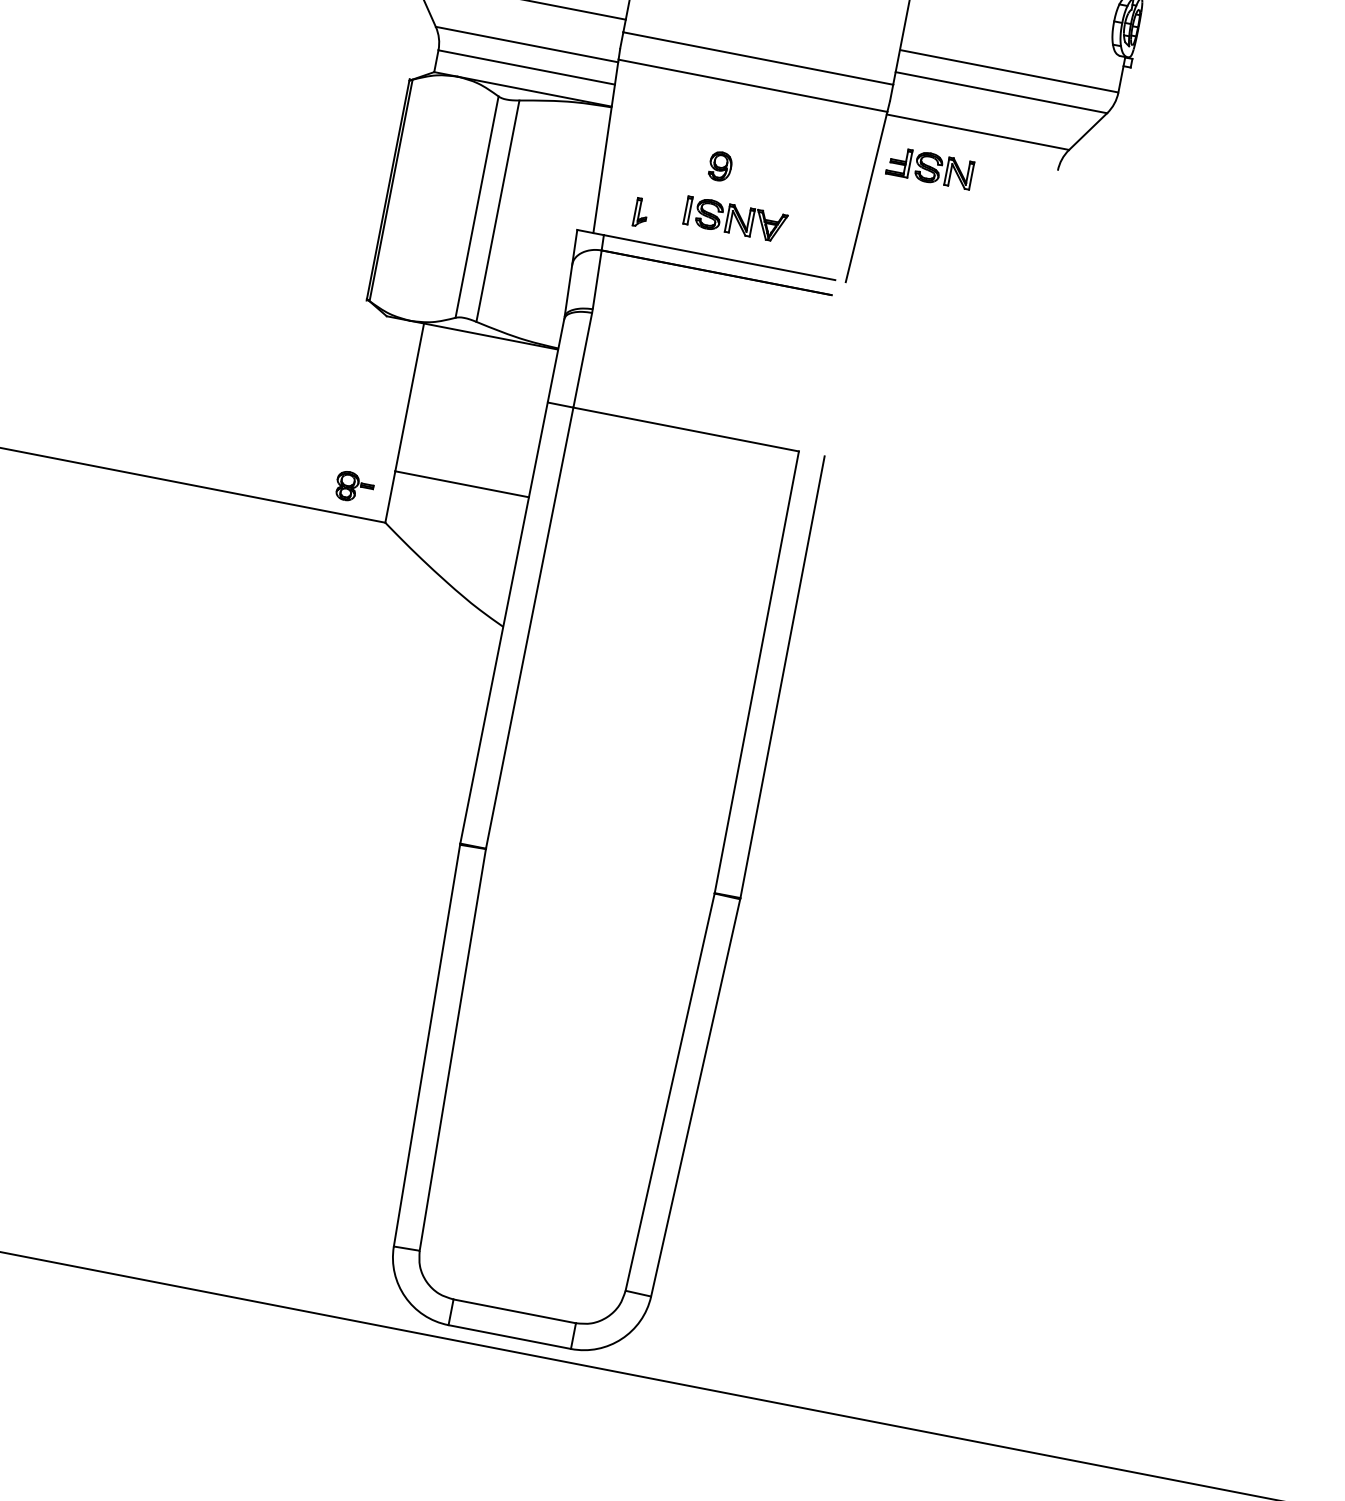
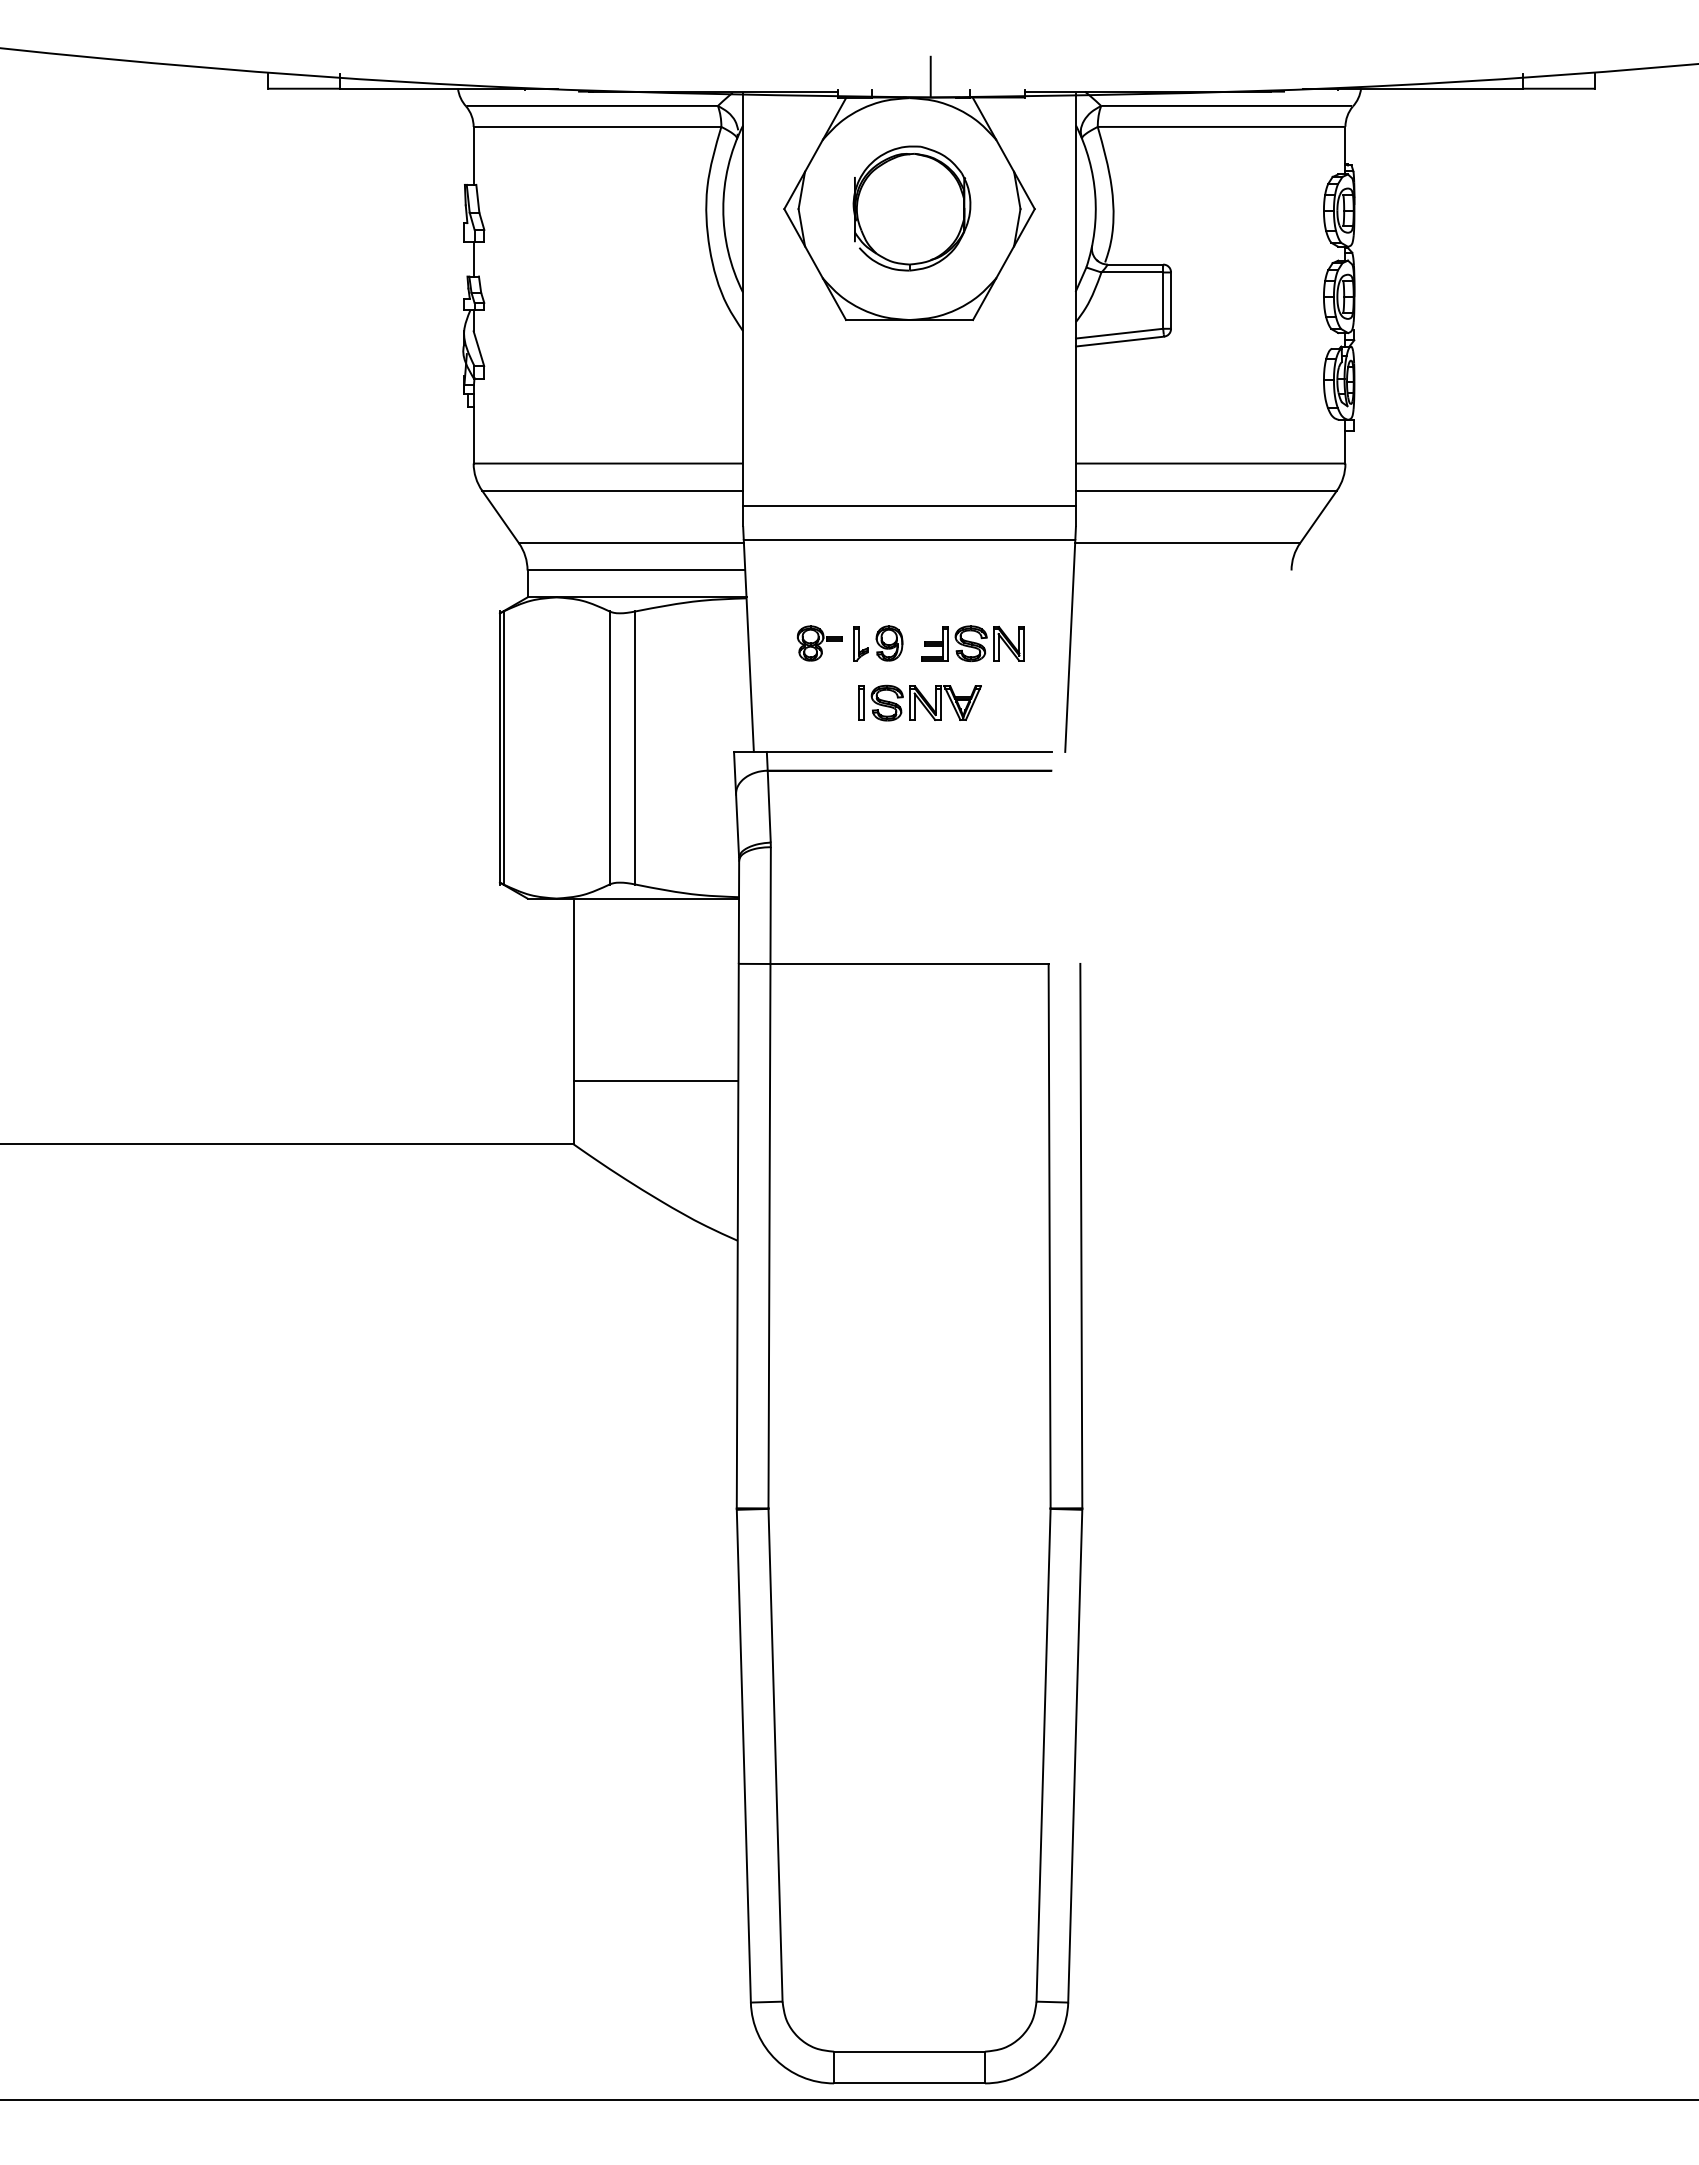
part: (929, 167) -> (972, 643), moved
part: (640, 212) -> (860, 643), moved
part: (354, 487) -> (819, 643), moved

